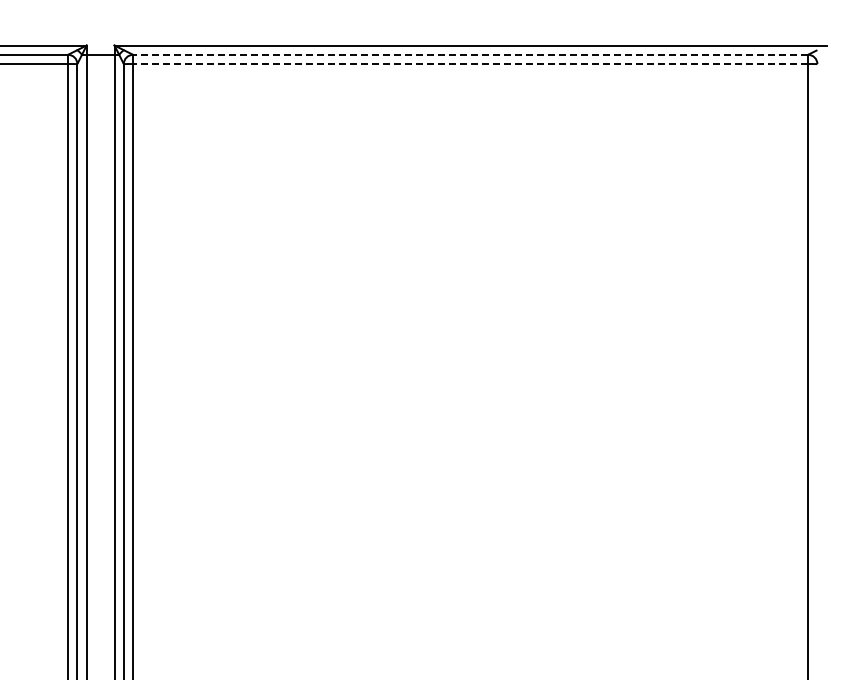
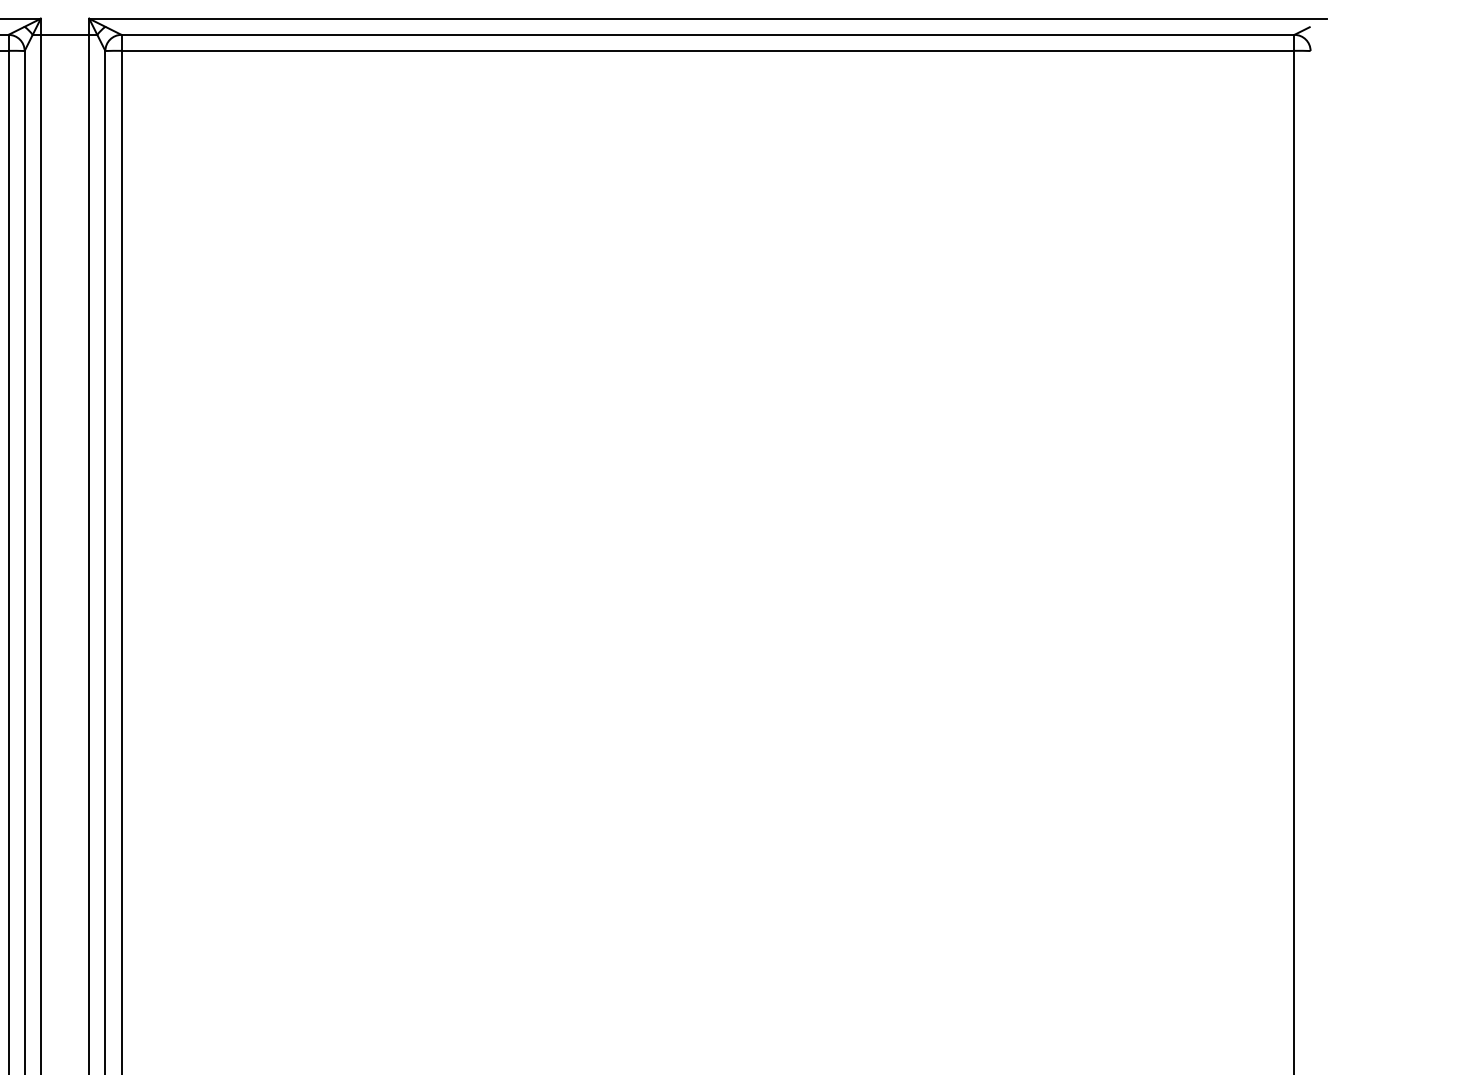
line: (470, 54) -> (707, 34), dashed -> solid
line: (470, 64) -> (707, 51), dashed -> solid

